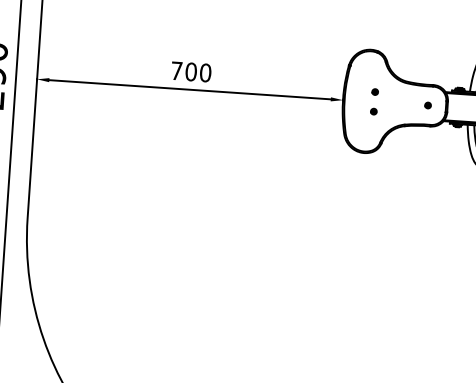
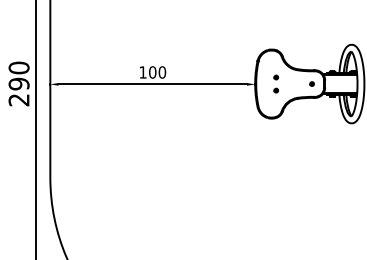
text: (175, 70) -> (142, 72), 700 -> 100

